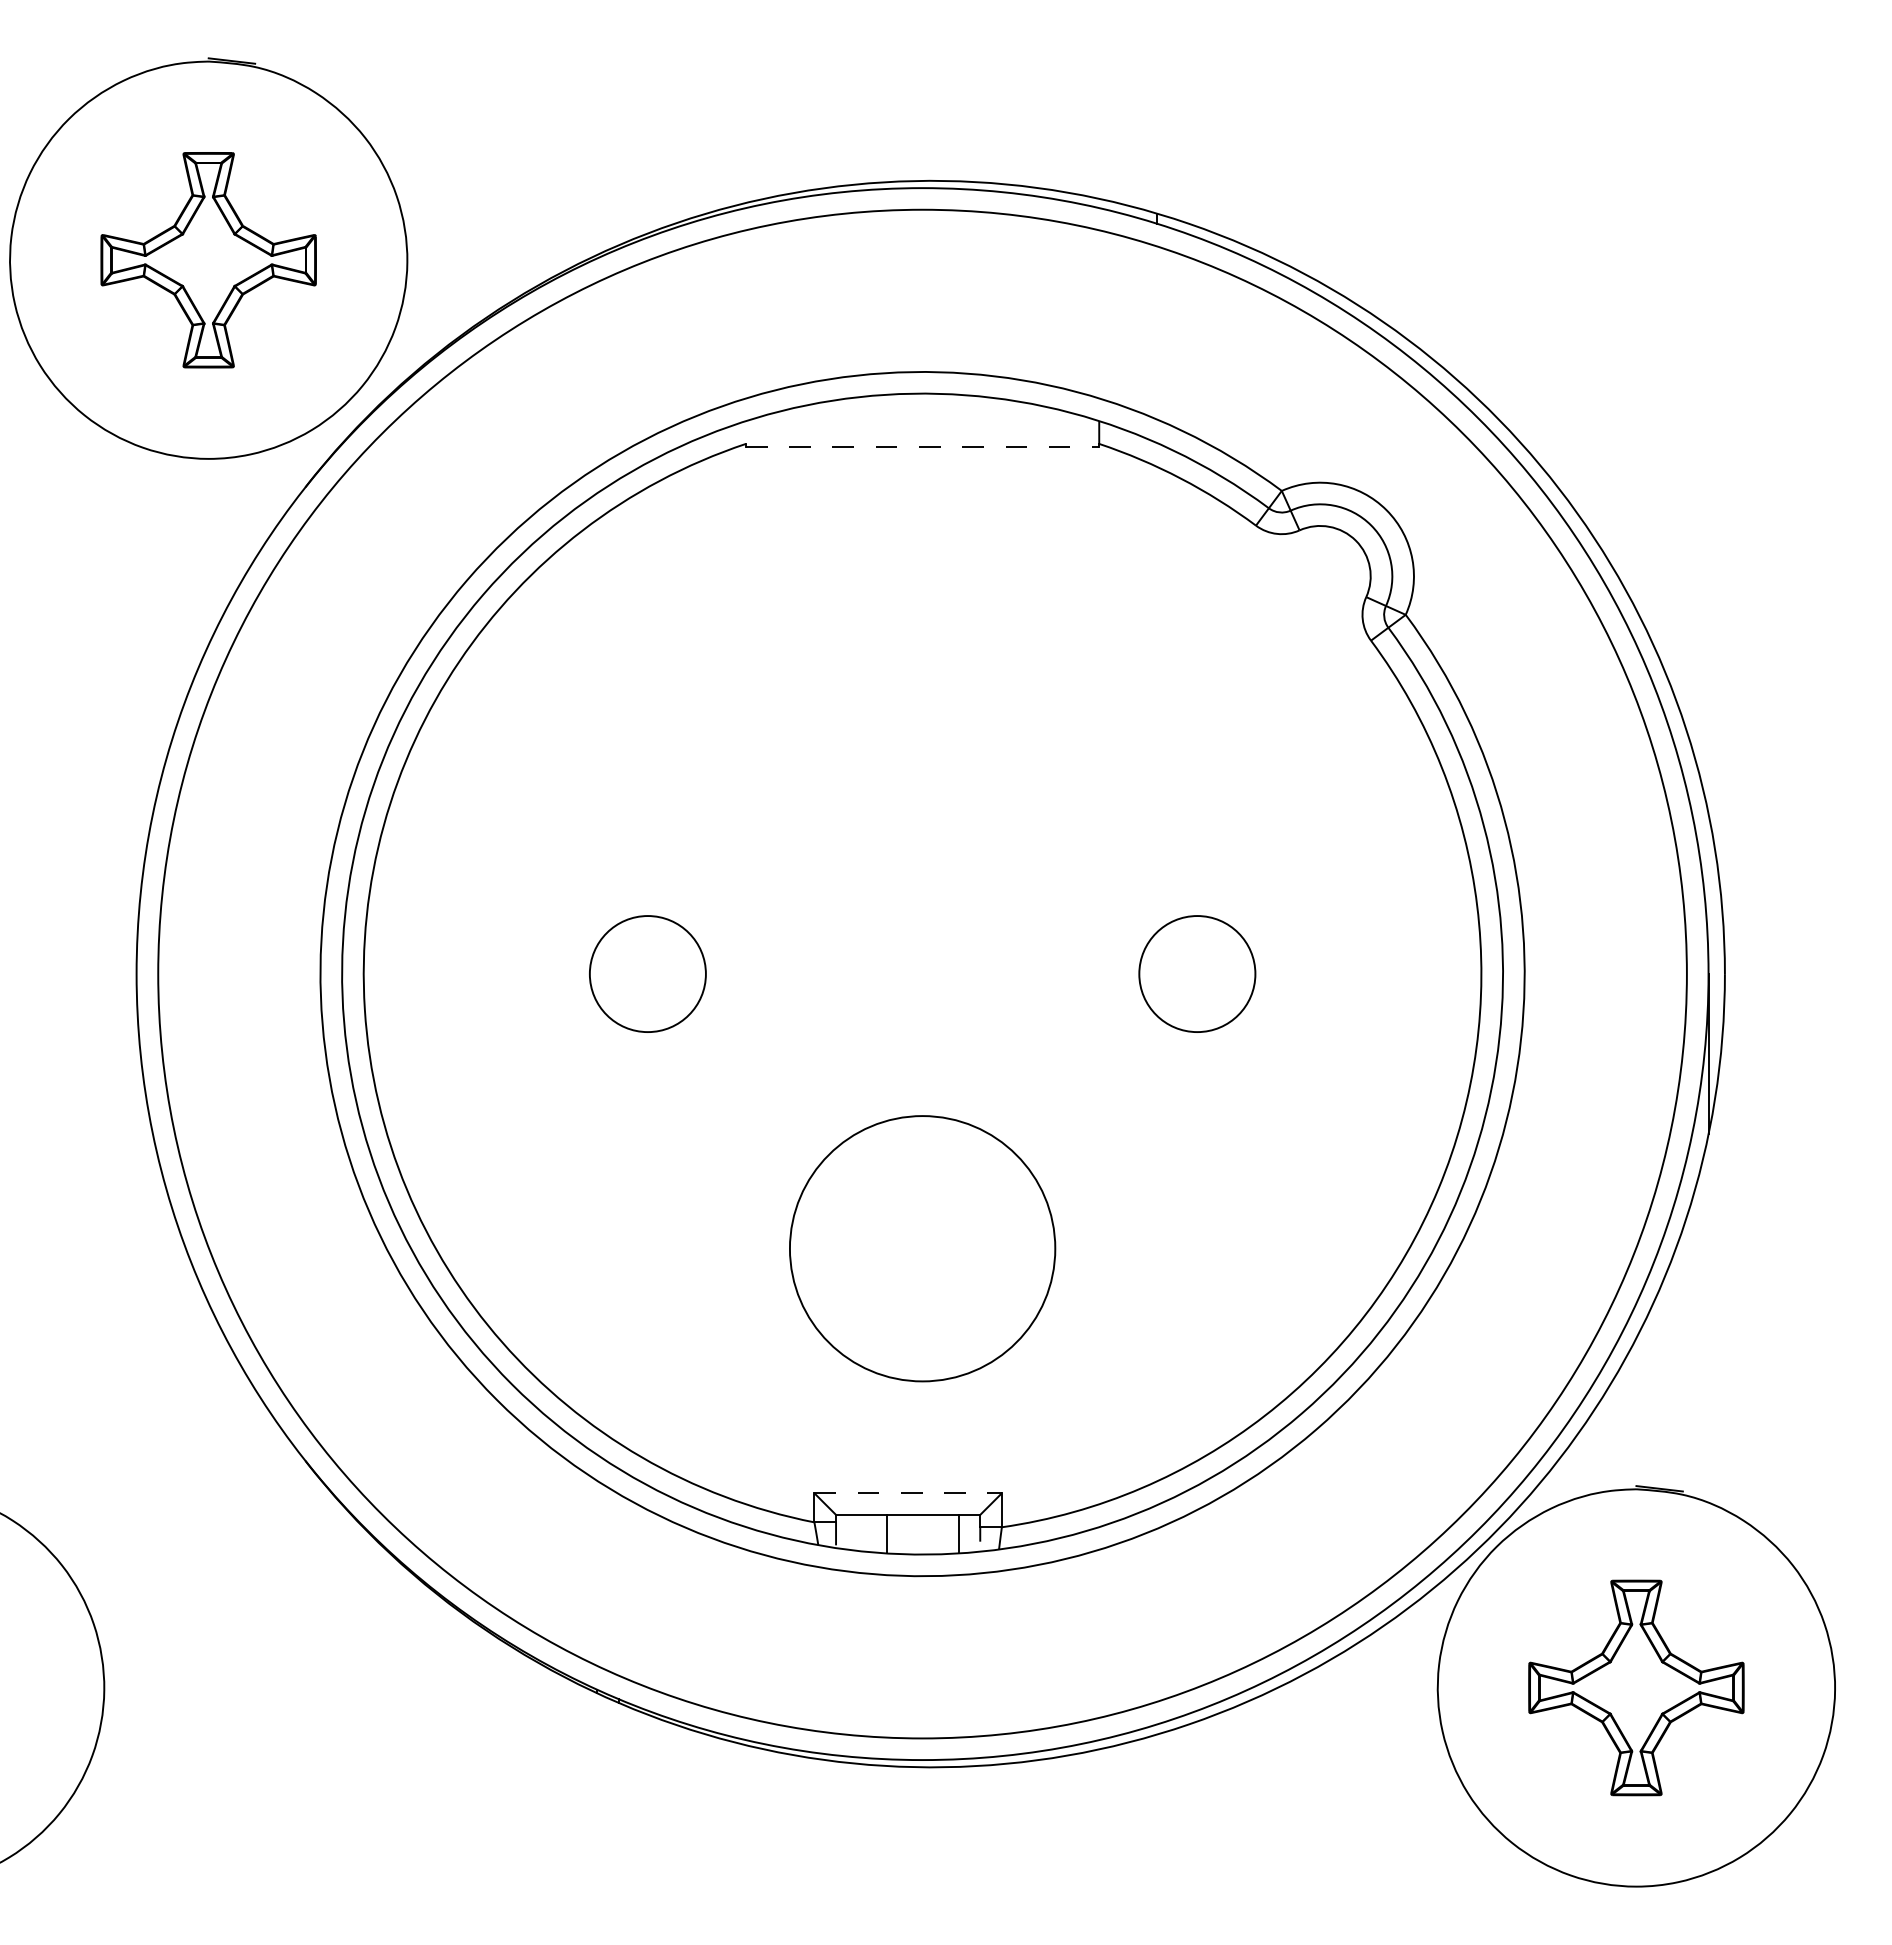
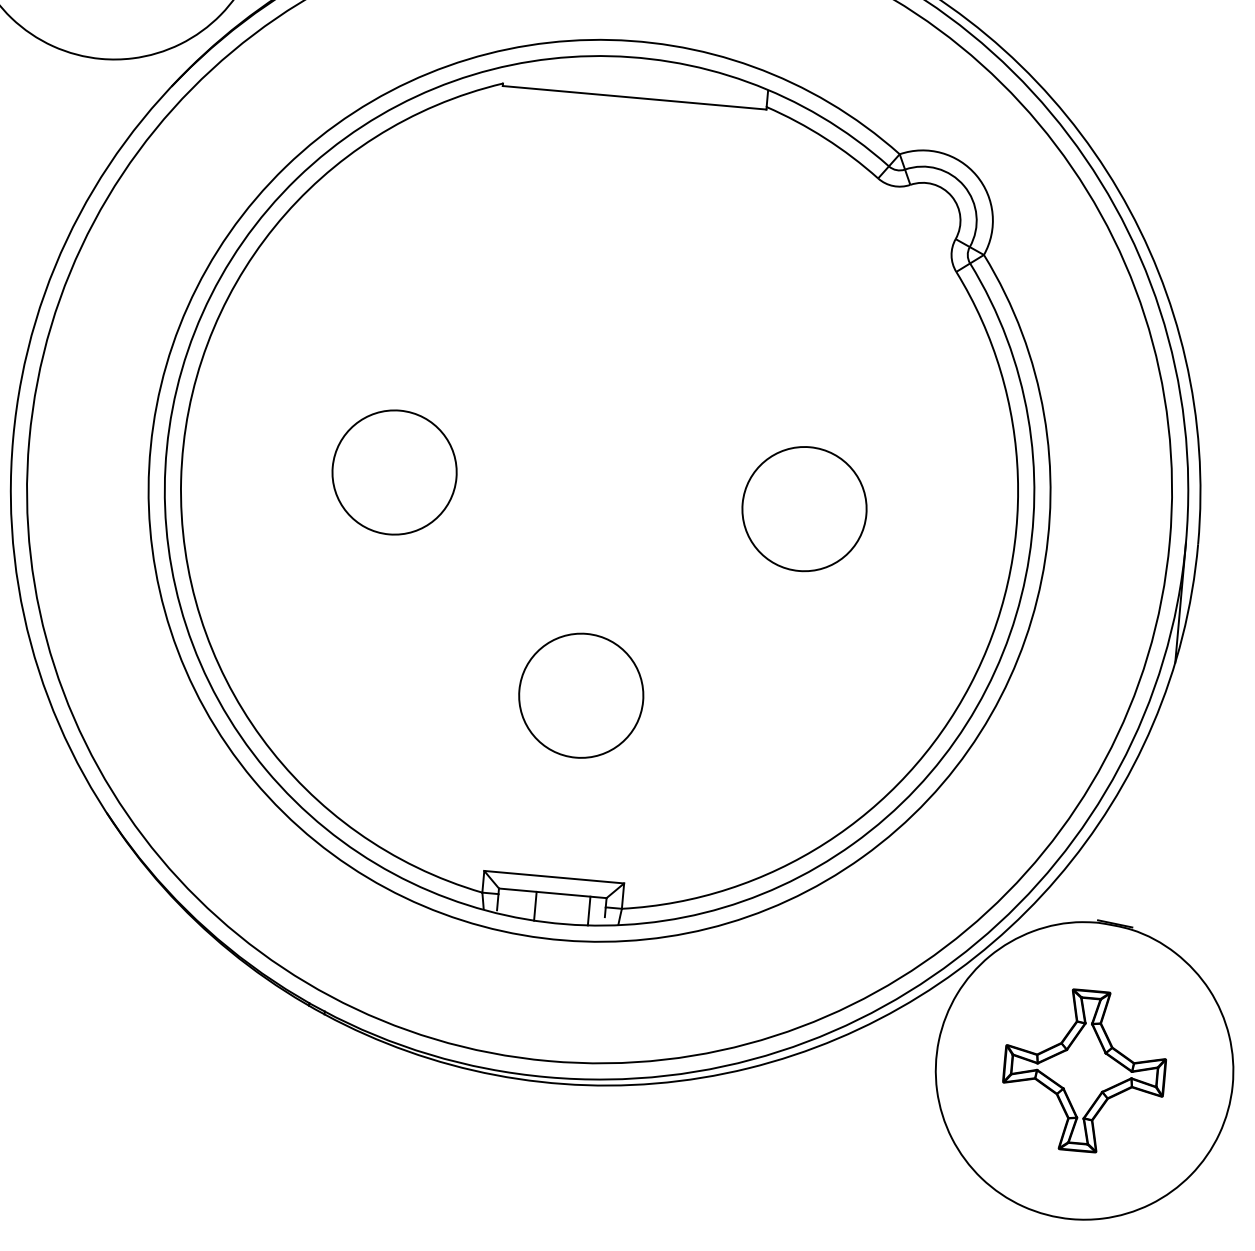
line: (922, 447) -> (634, 97), dashed -> solid
circle: (647, 973) -> (394, 472), size x1.43
circle: (1197, 973) -> (804, 508), size x1.43
circle: (922, 1248) -> (581, 695), size x0.62
line: (908, 1493) -> (554, 877), dashed -> solid

